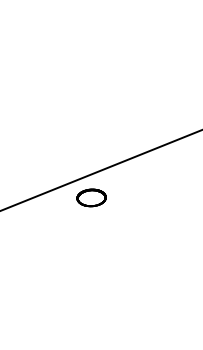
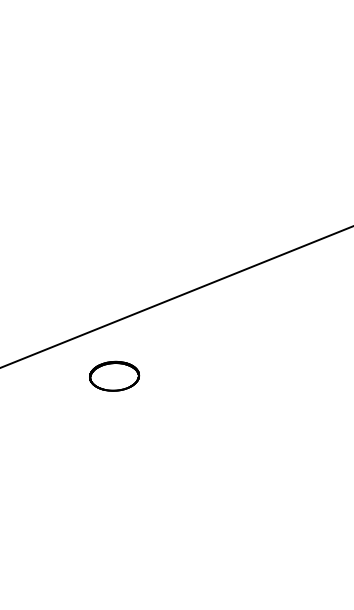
part: (91, 197) -> (114, 375), moved

